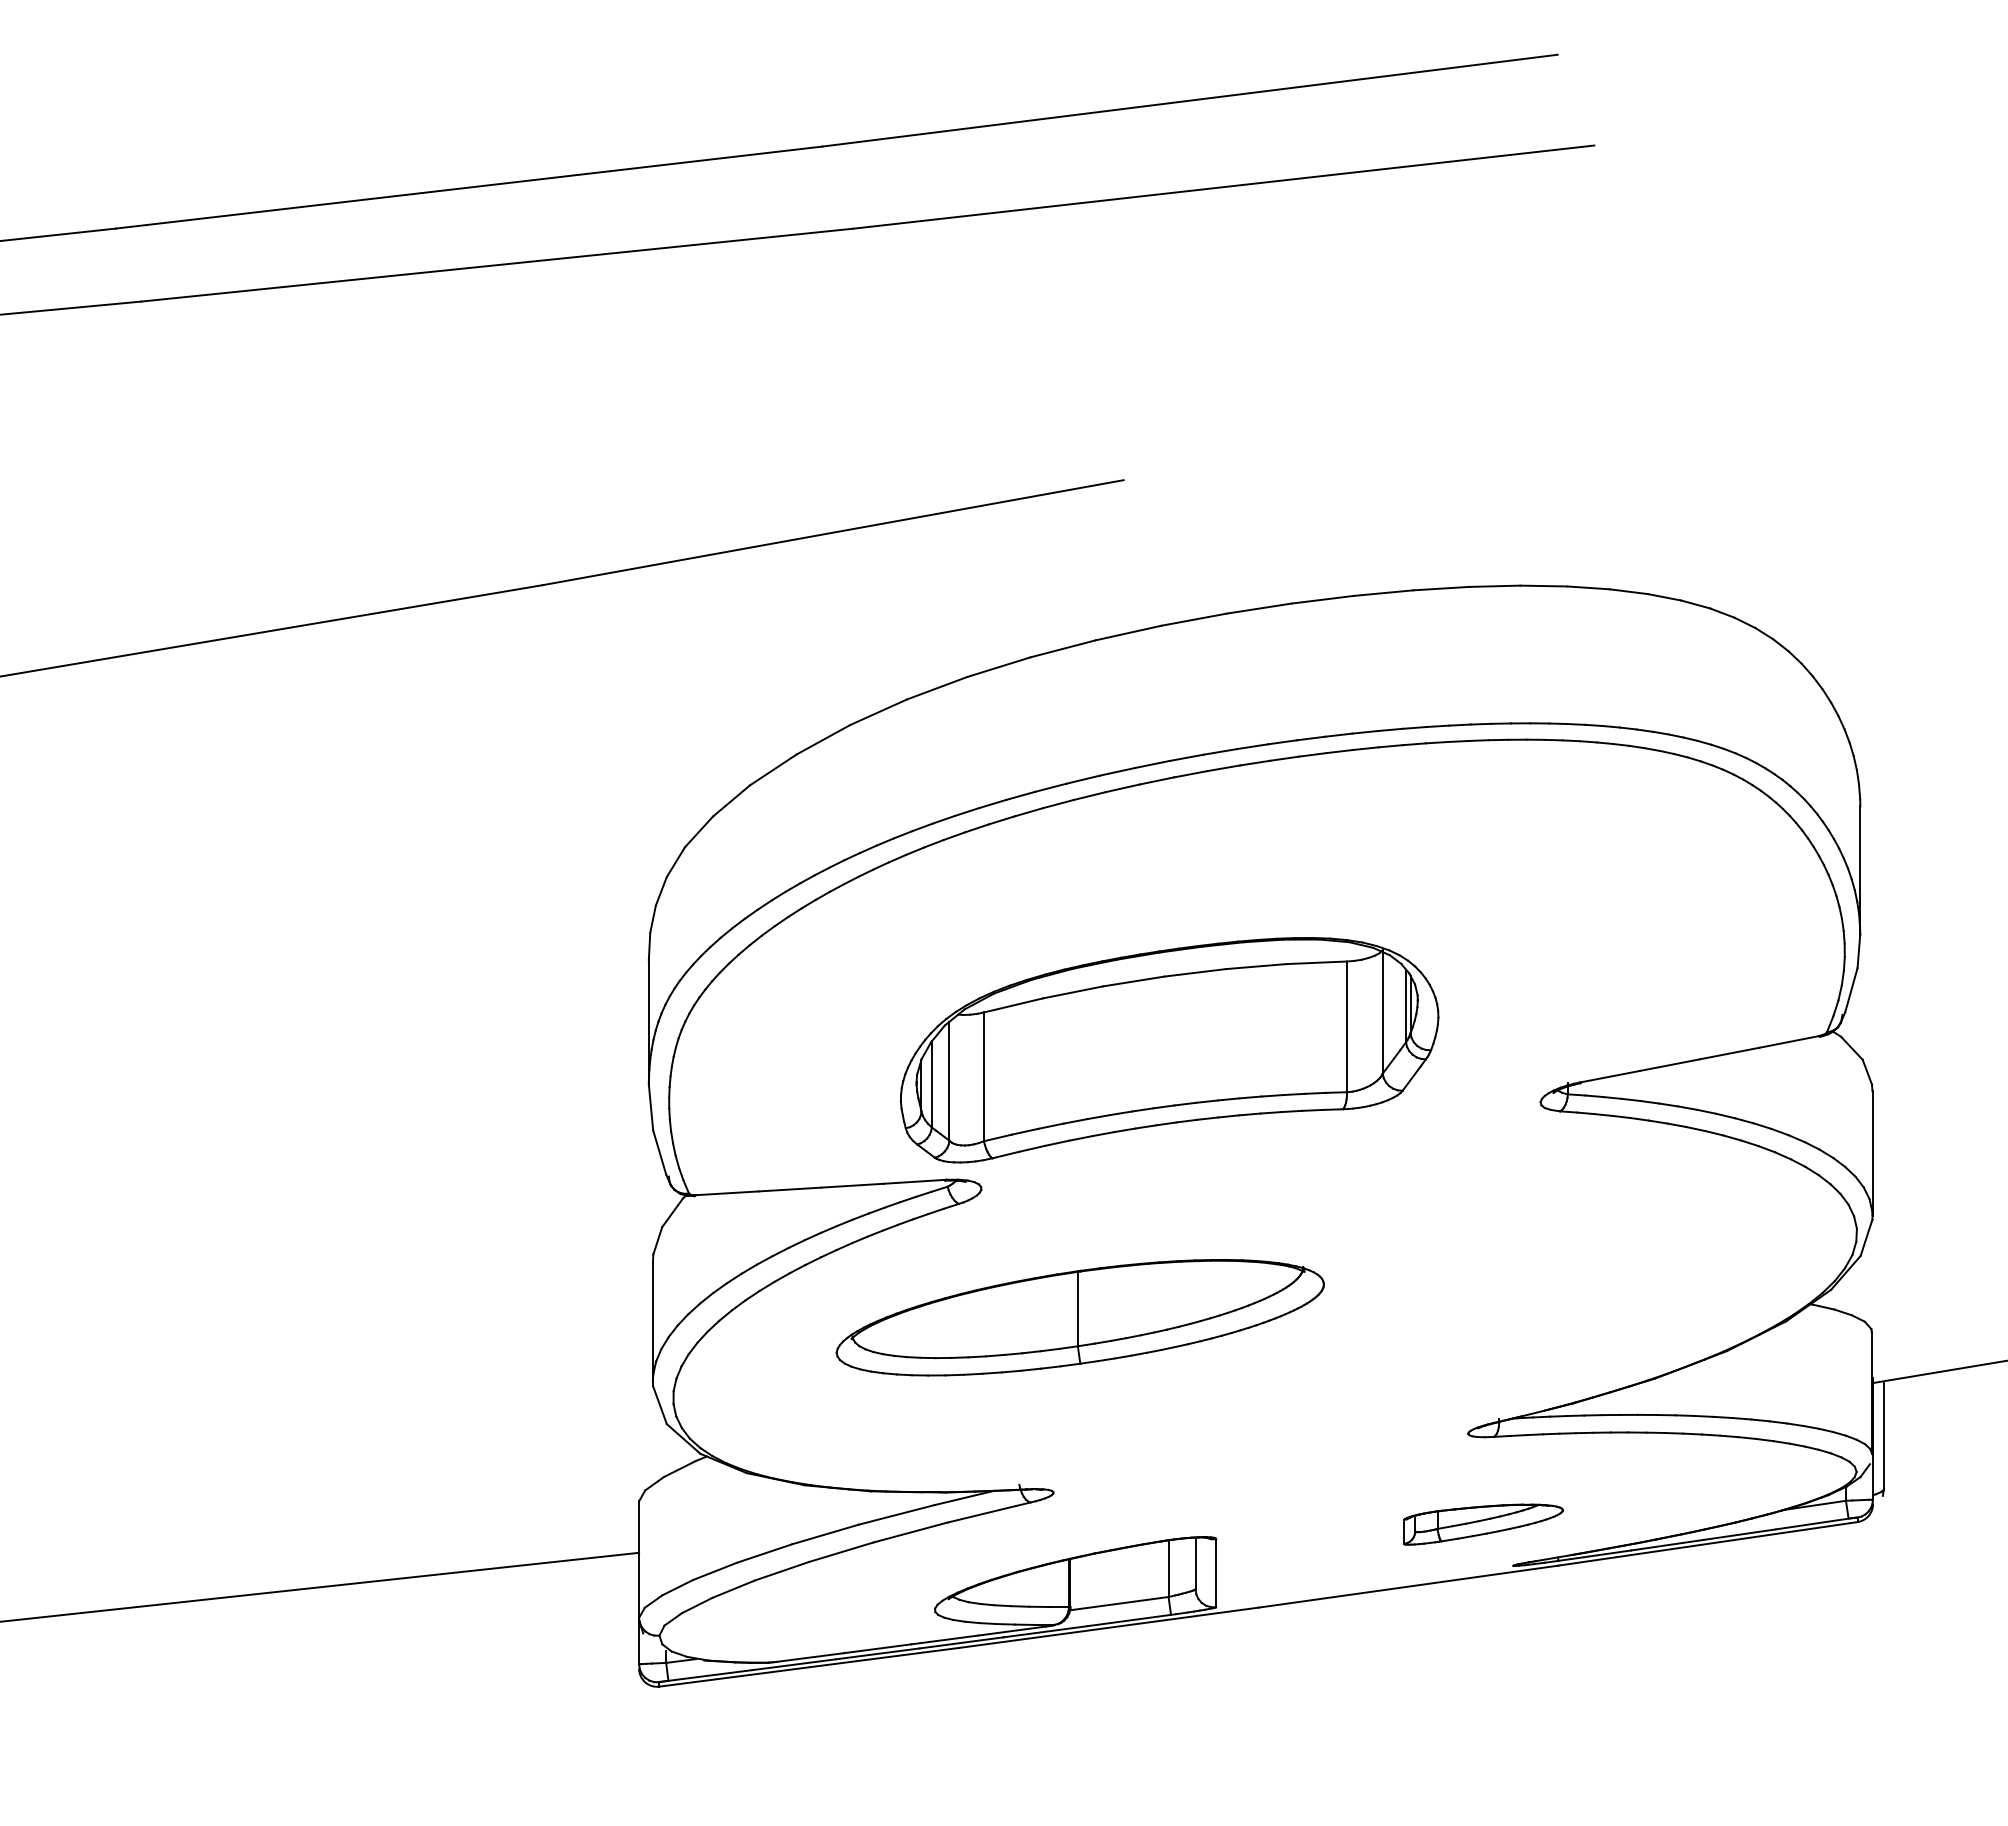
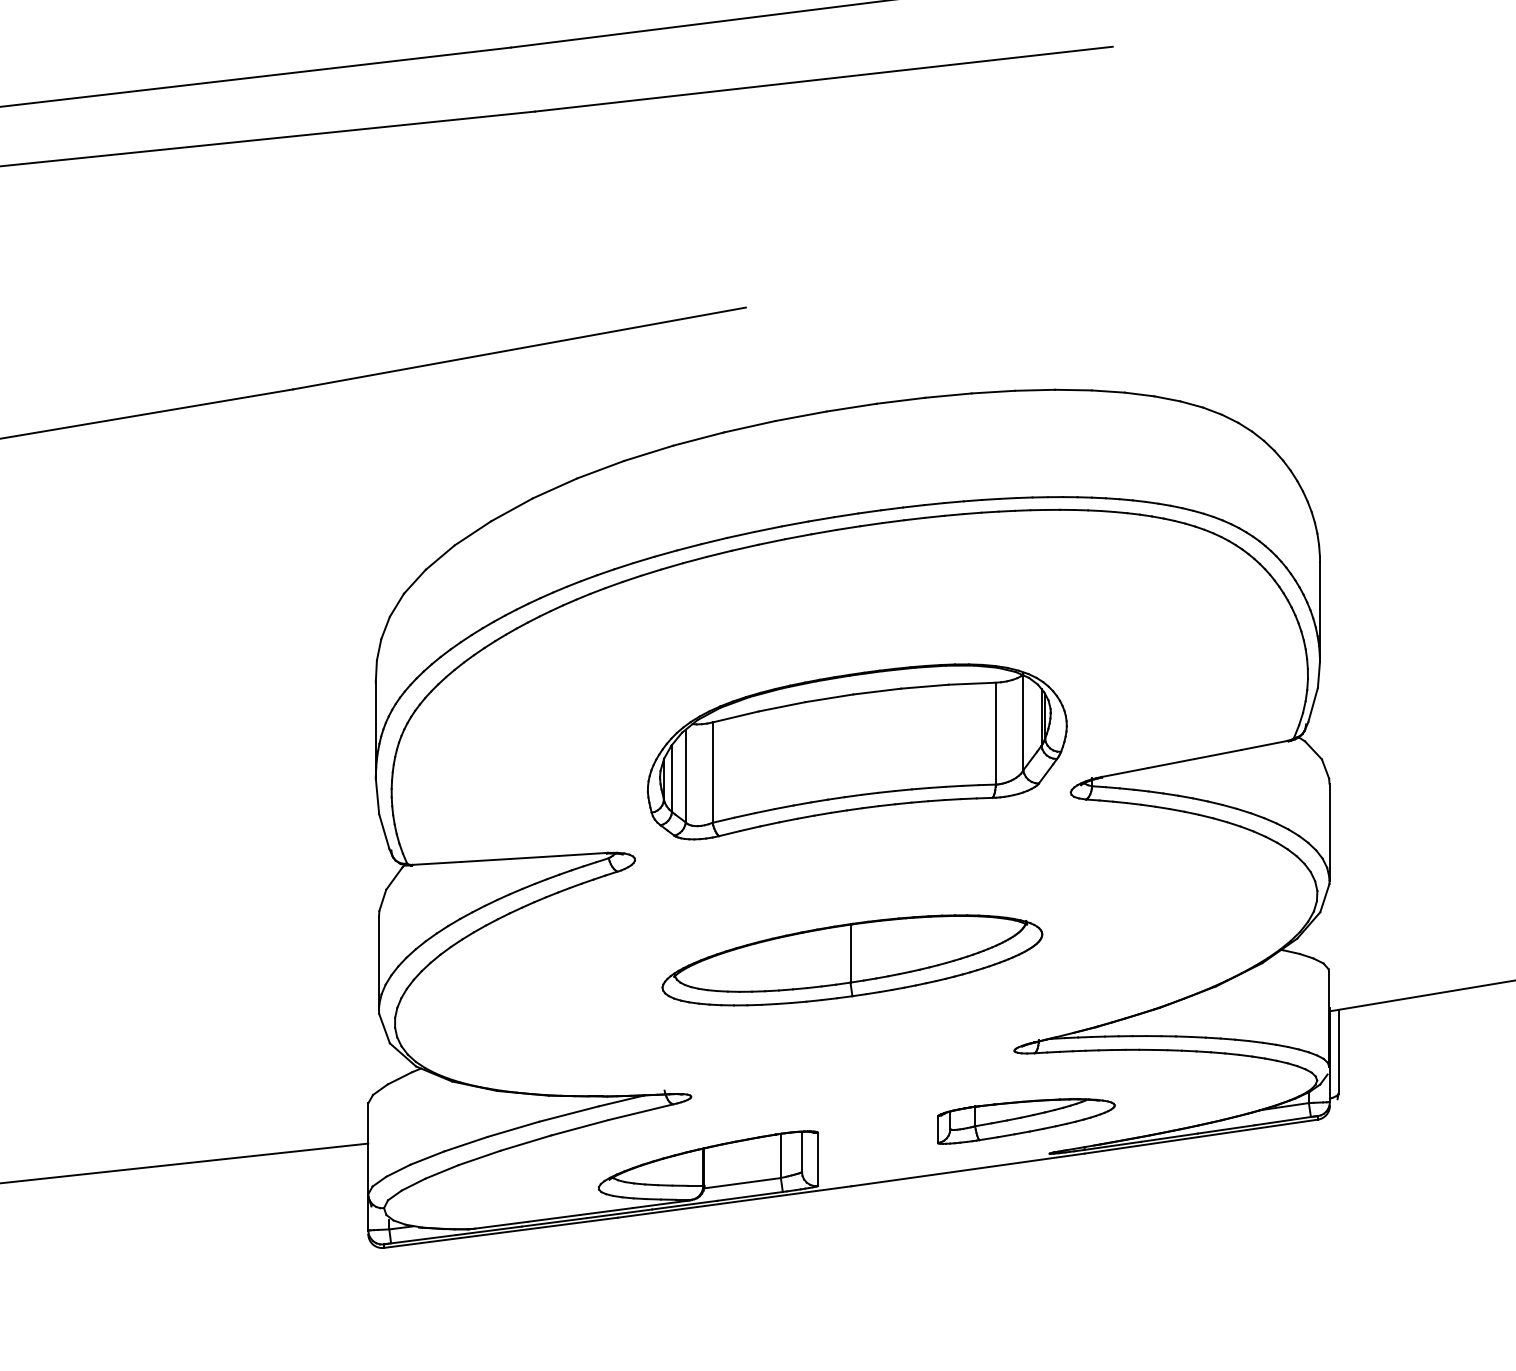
part: (1169, 1050) -> (857, 752), moved
part: (1079, 1317) -> (851, 960), moved
part: (1483, 1524) -> (1026, 1121), size x1.43

